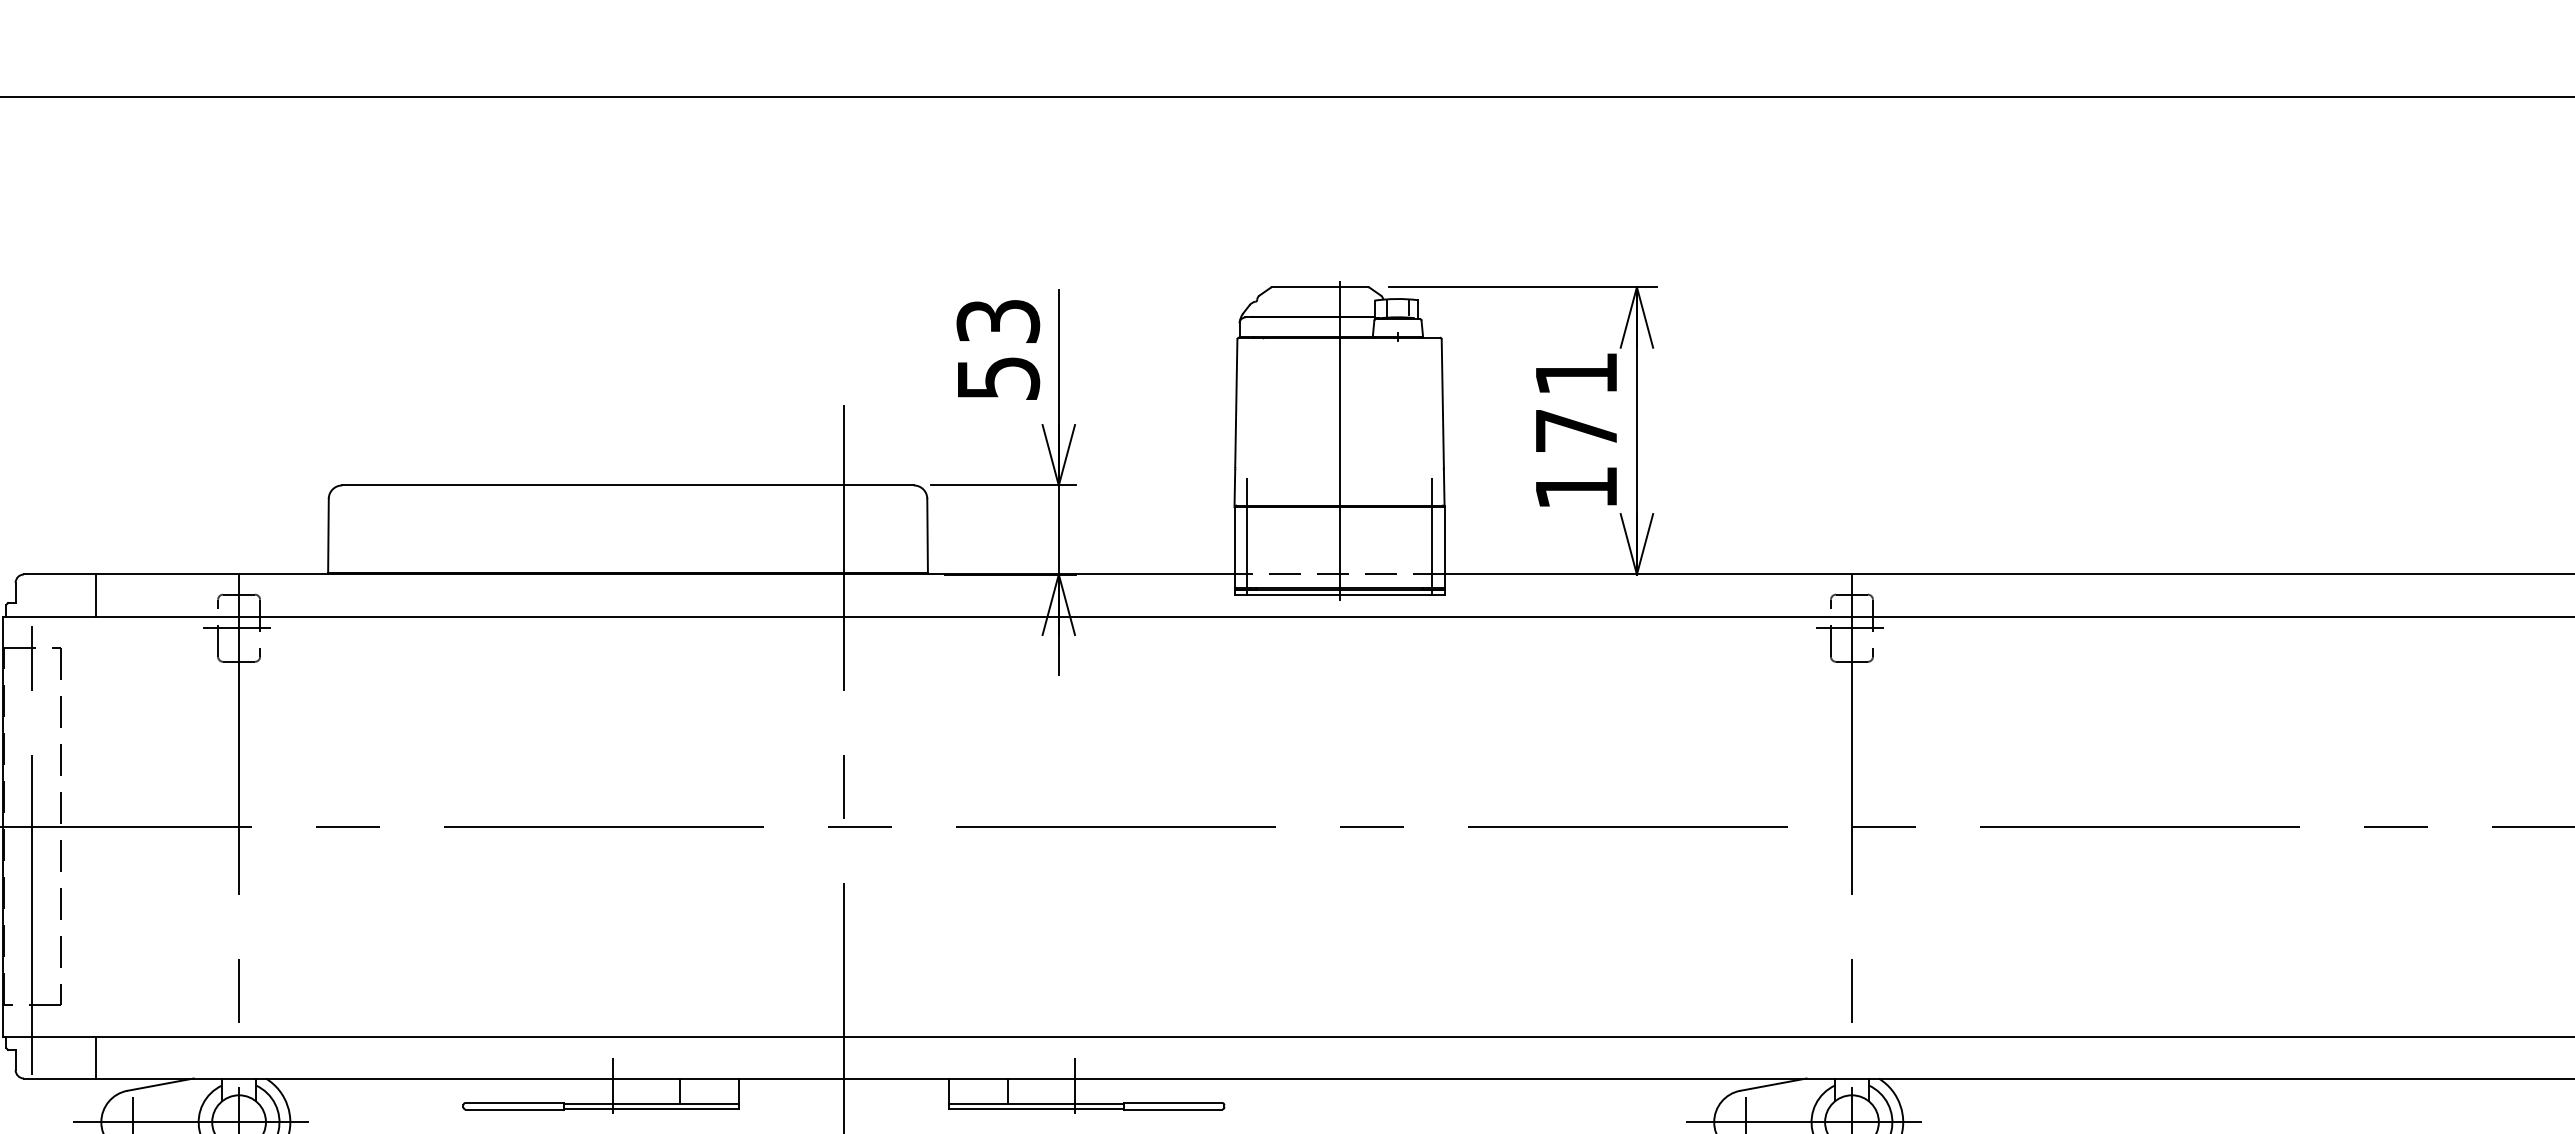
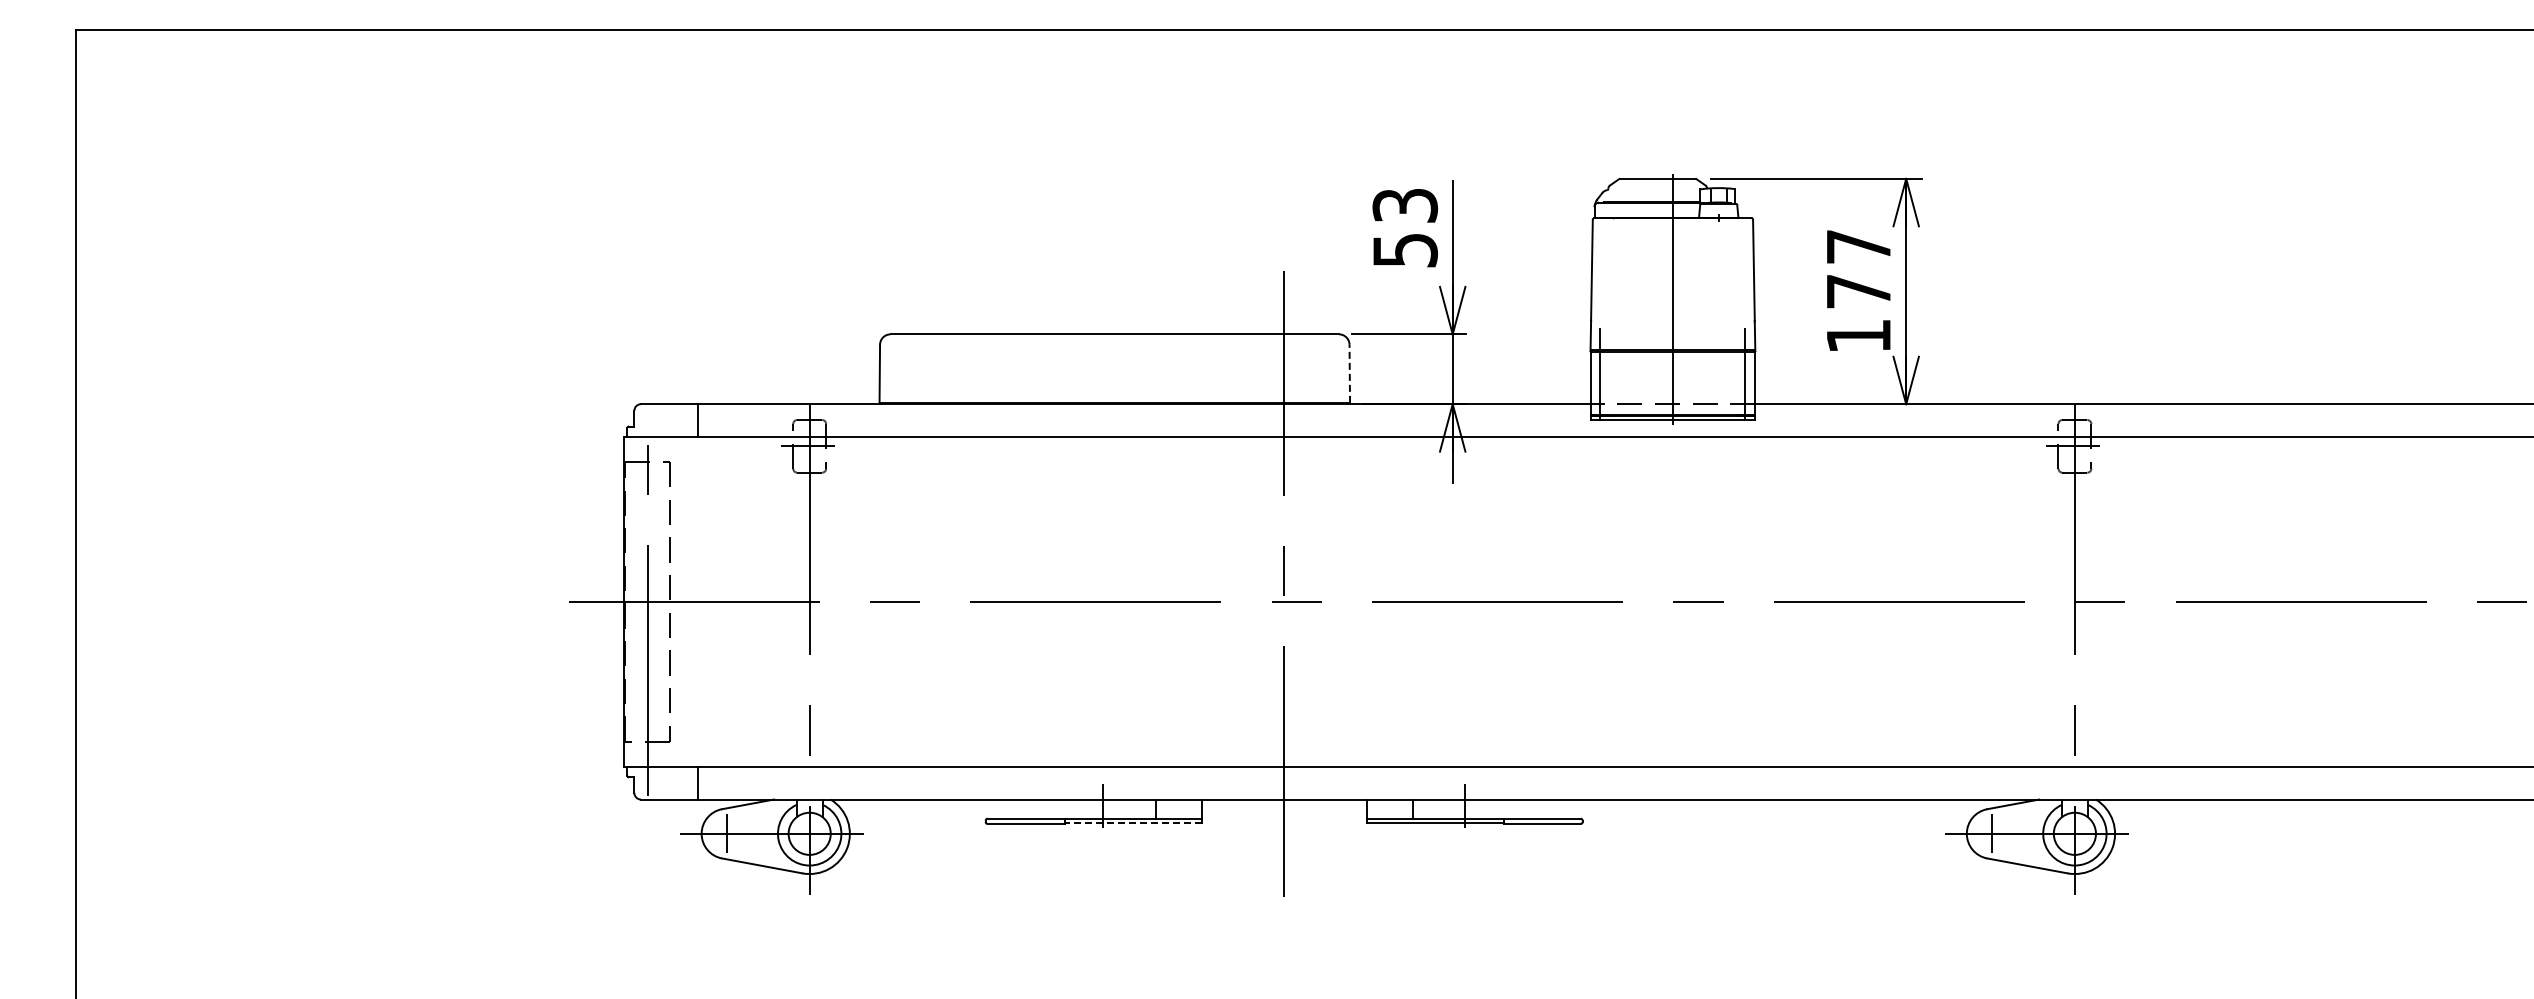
text: (1576, 373) -> (1858, 246), 171 -> 177
line: (927, 535) -> (1349, 373), solid -> dashed
line: (651, 1109) -> (1133, 823), solid -> dashed

